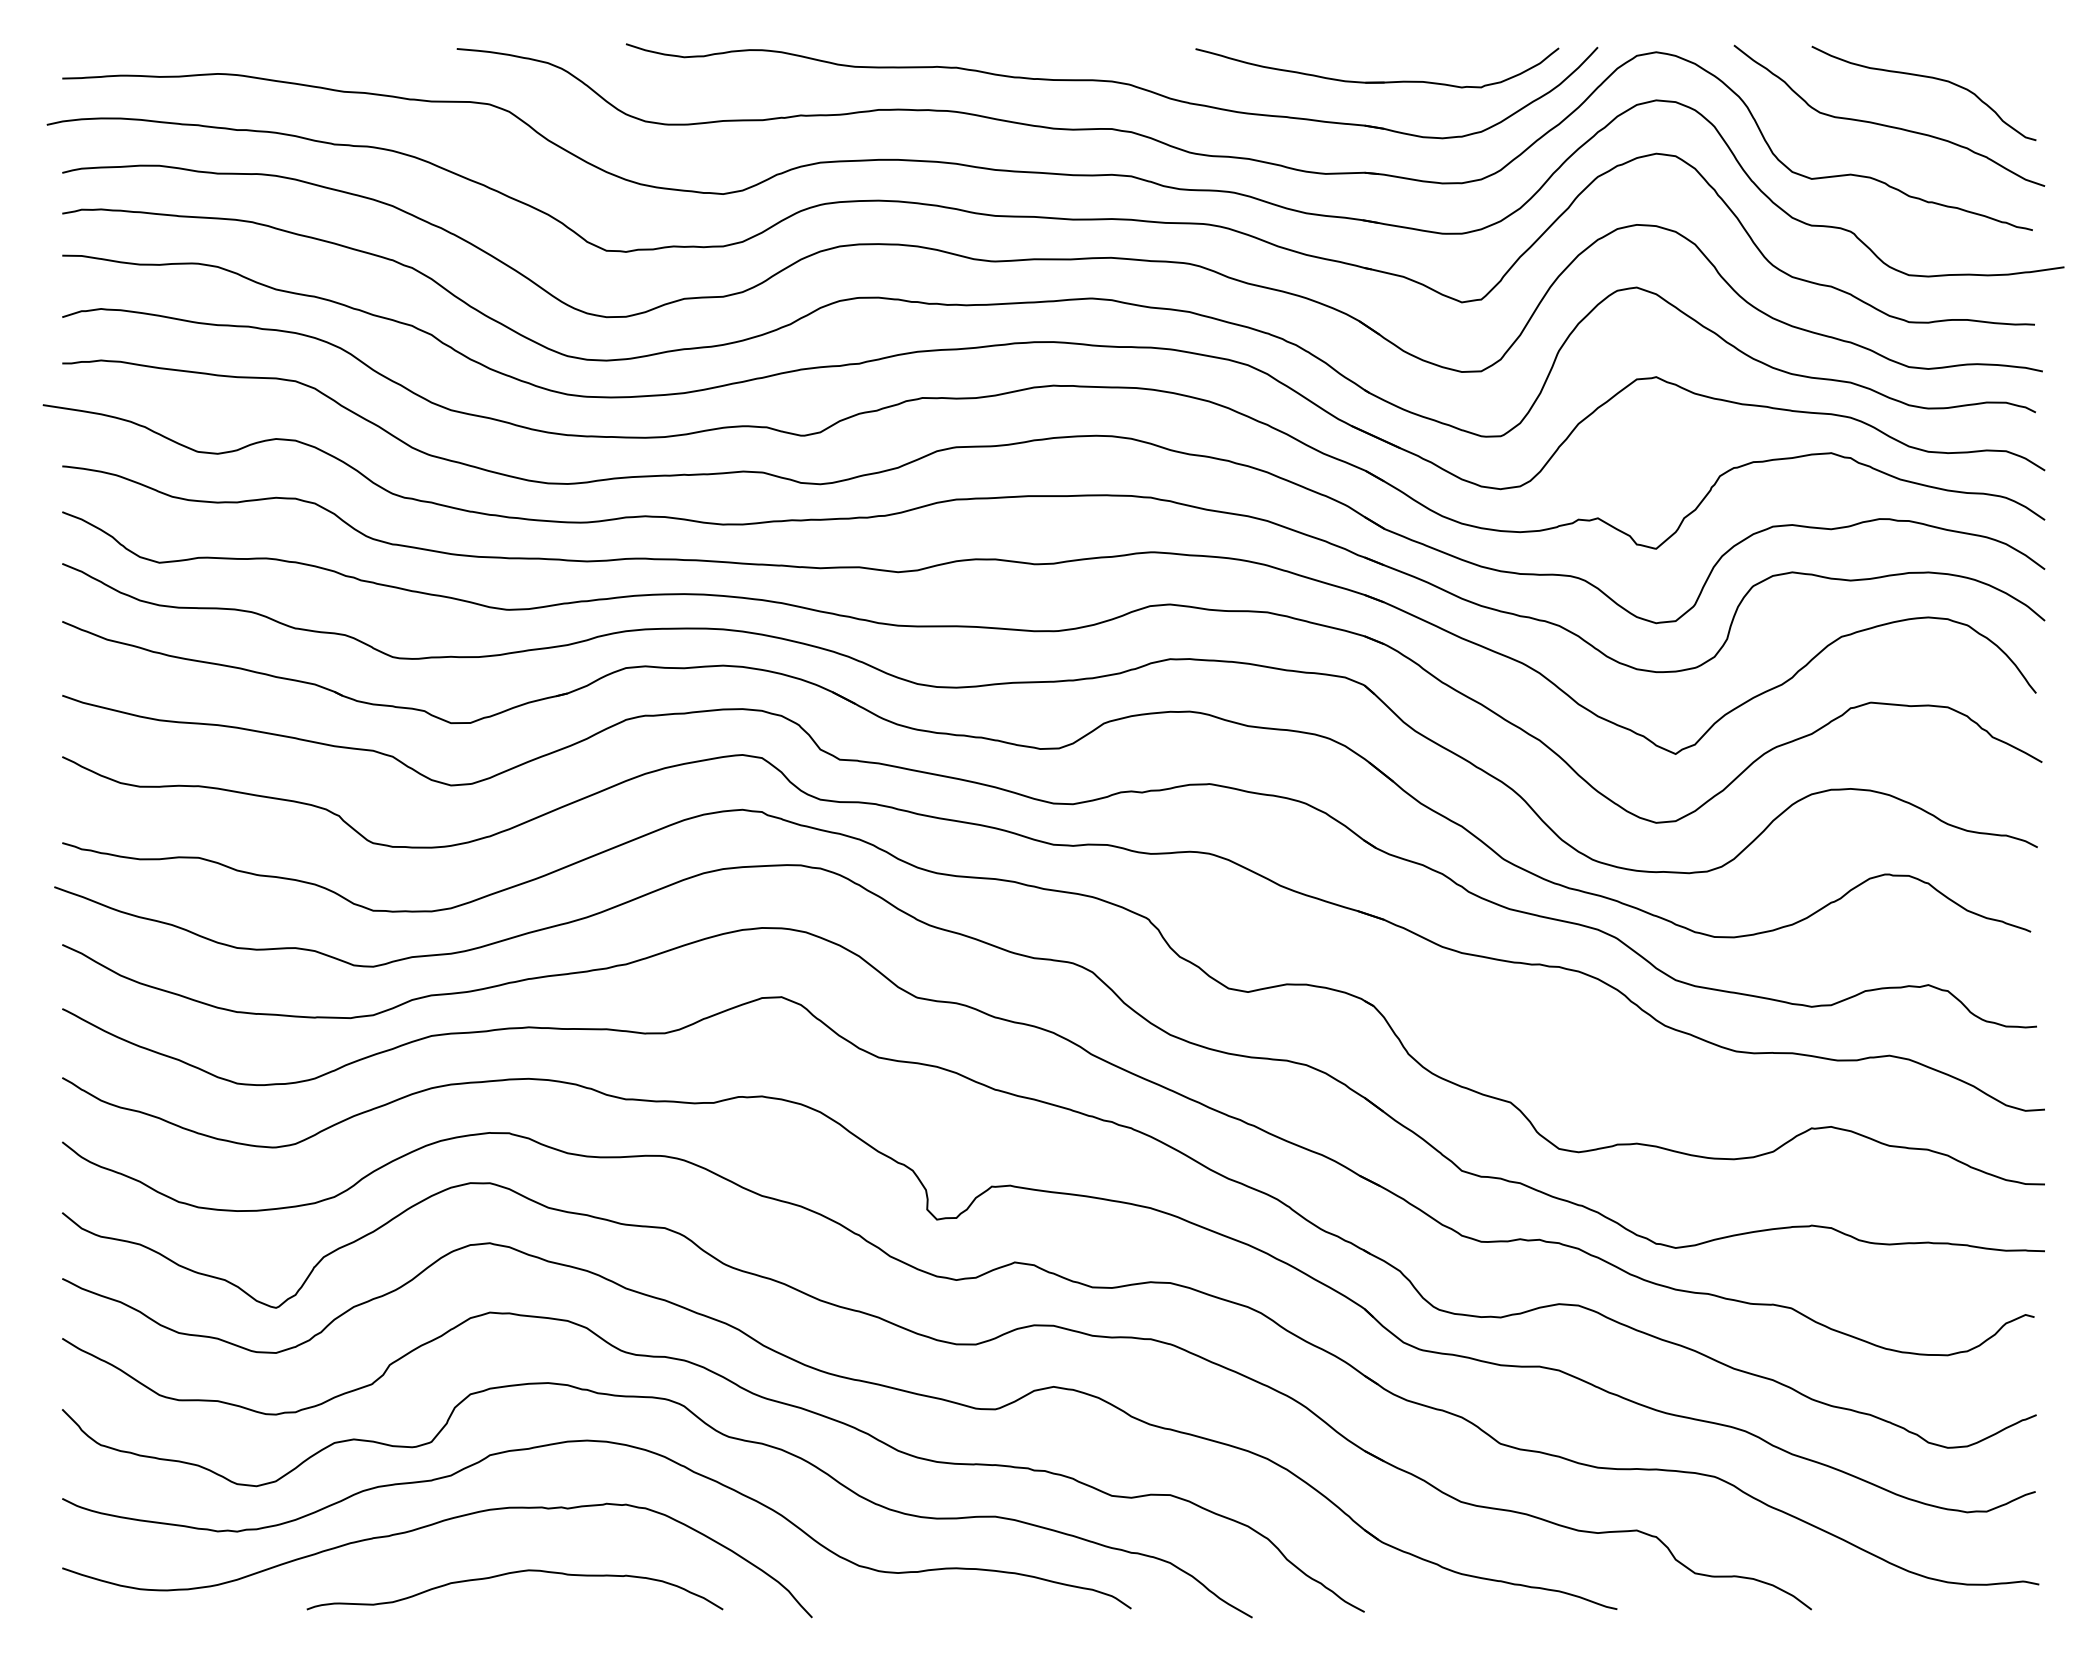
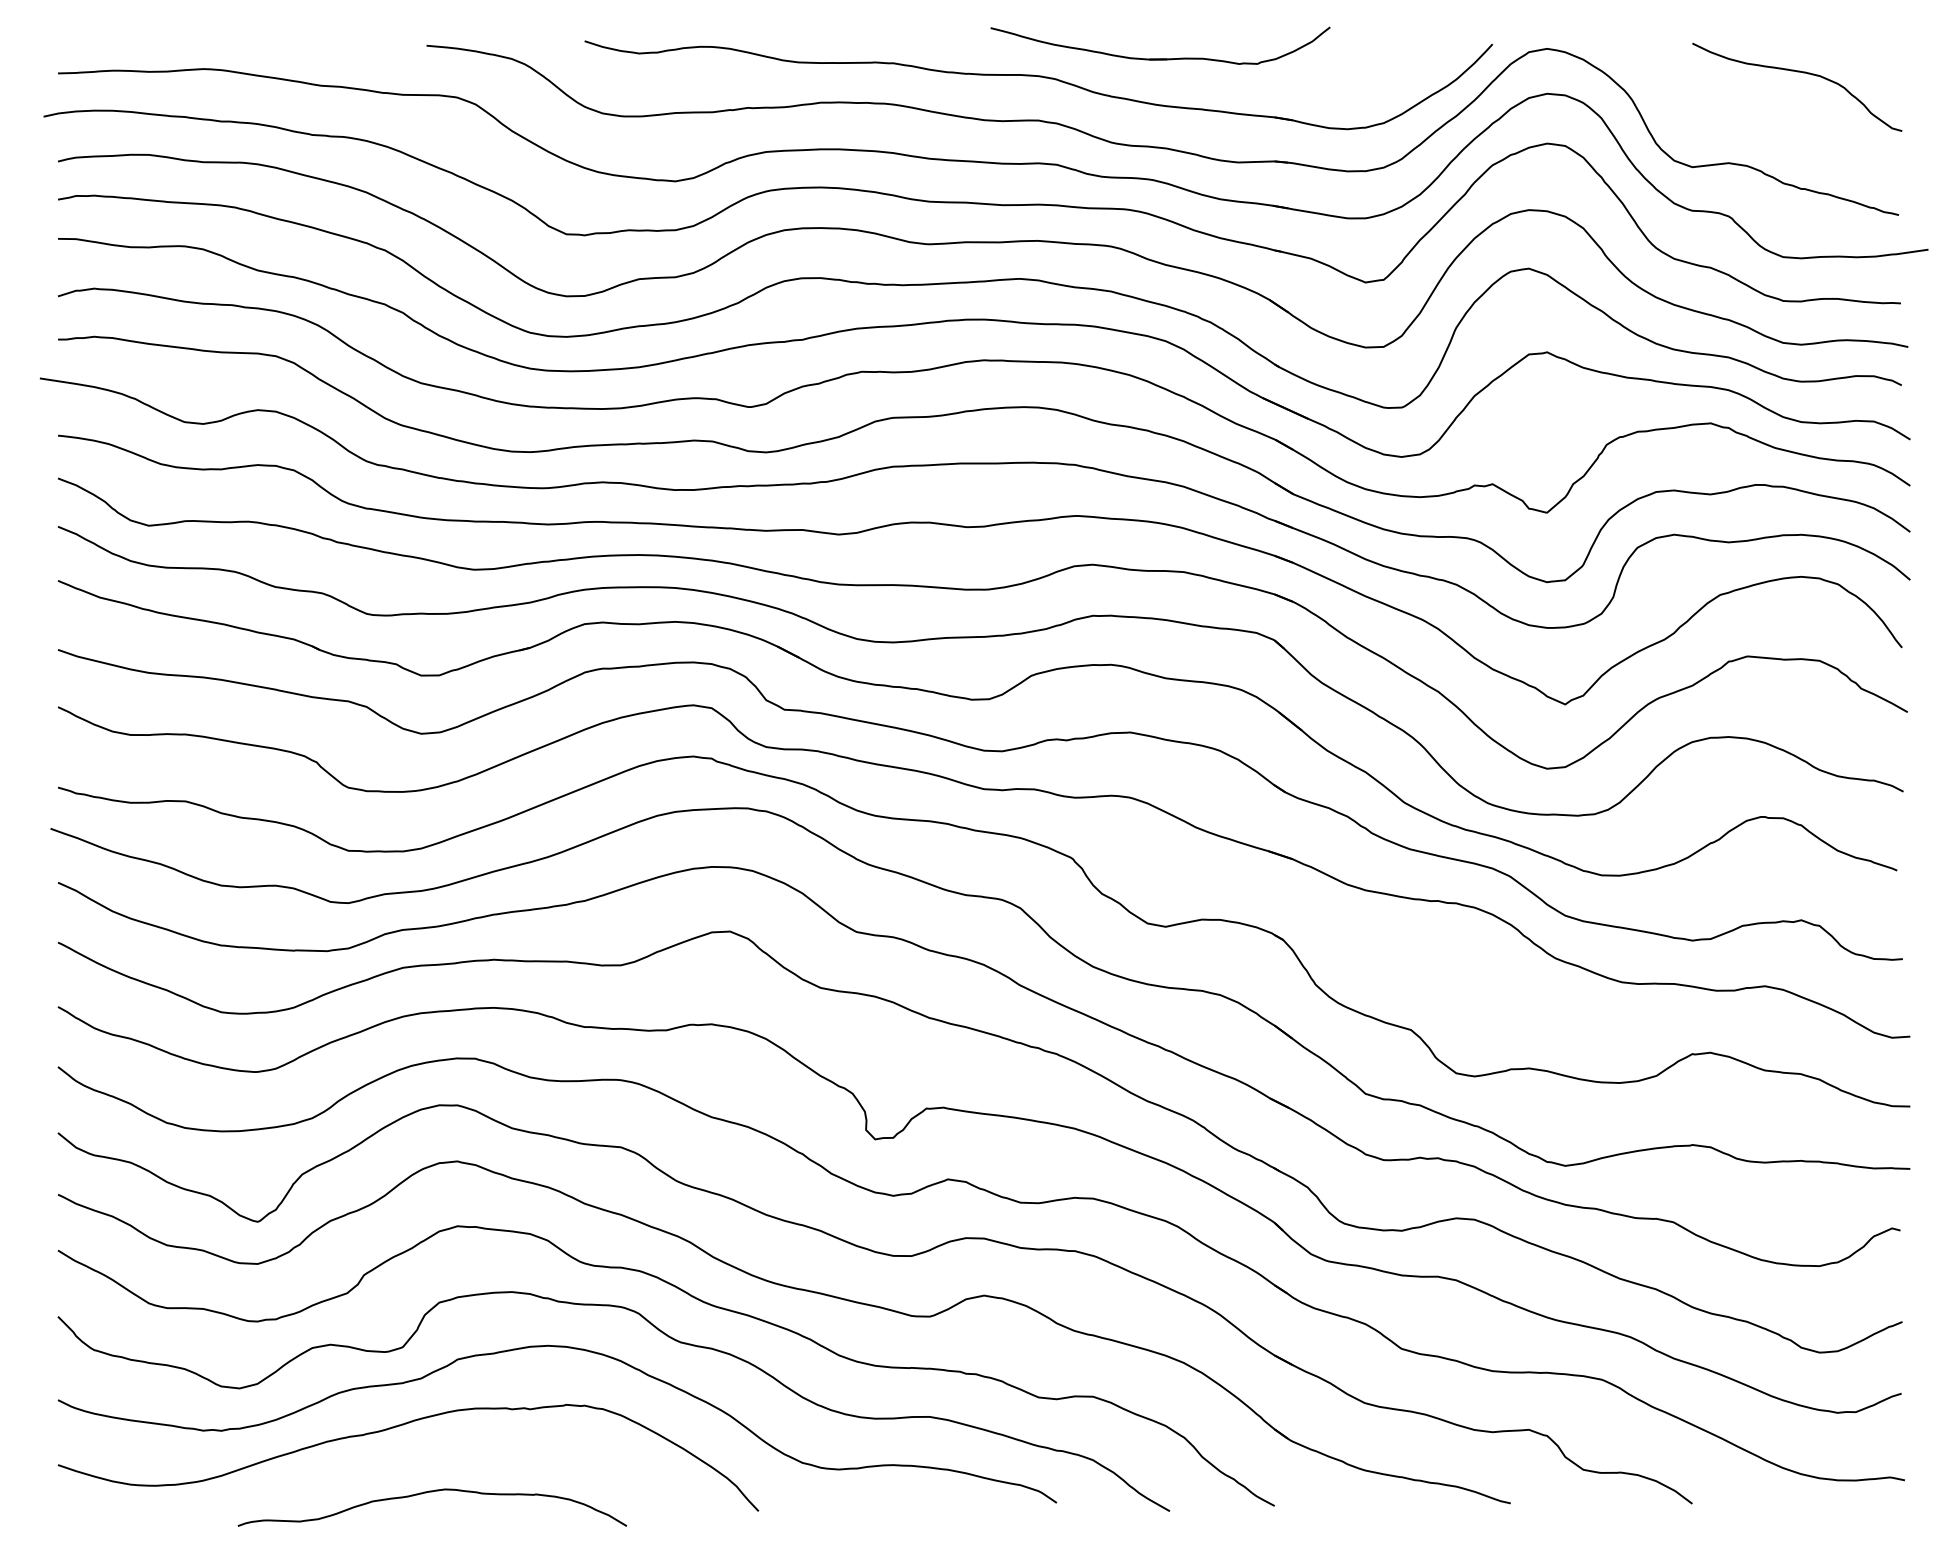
part: (1377, 81) -> (1160, 58), moved
curve: (1885, 124) -> (1761, 116), removed
curve: (514, 1573) -> (431, 1492), moved

